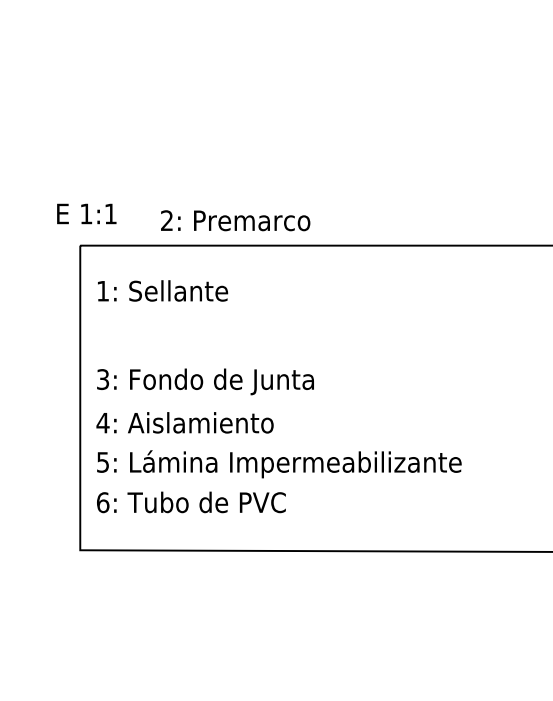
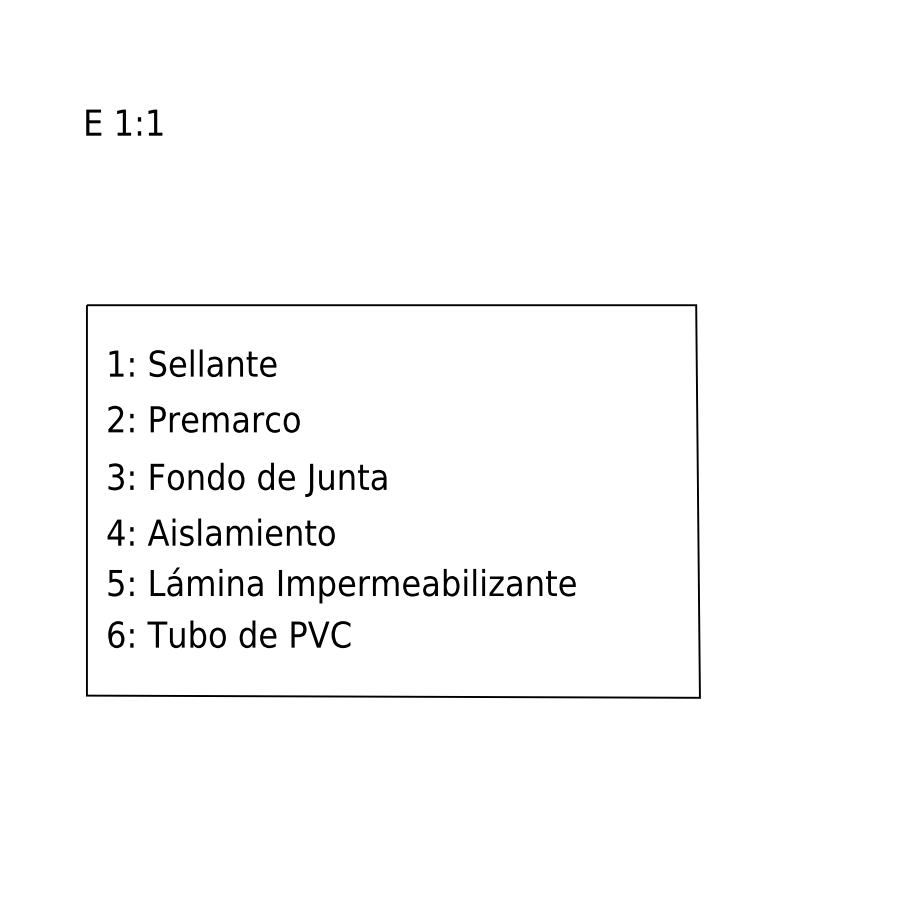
text: (86, 213) -> (124, 122), moved
text: (235, 220) -> (203, 418), moved

